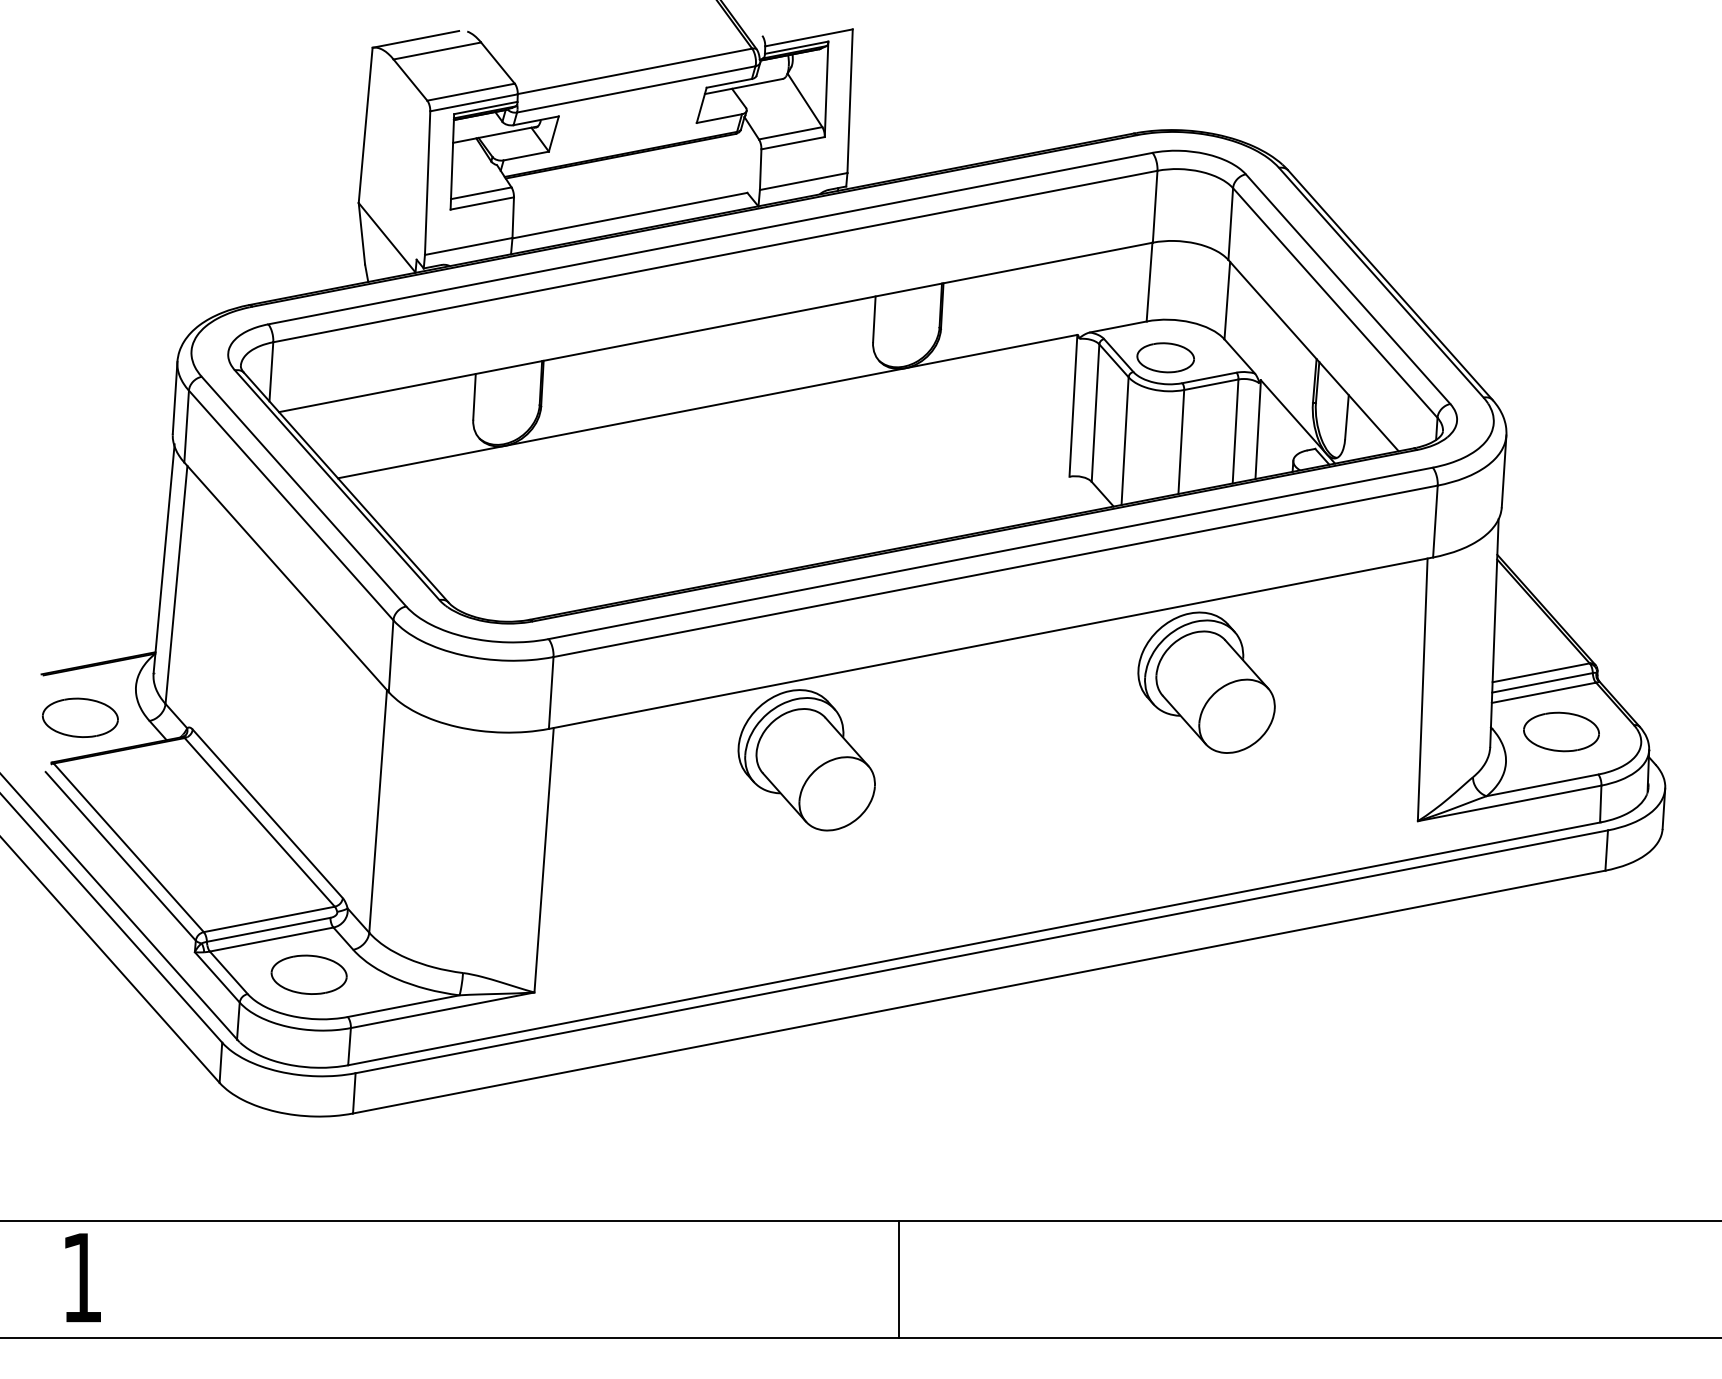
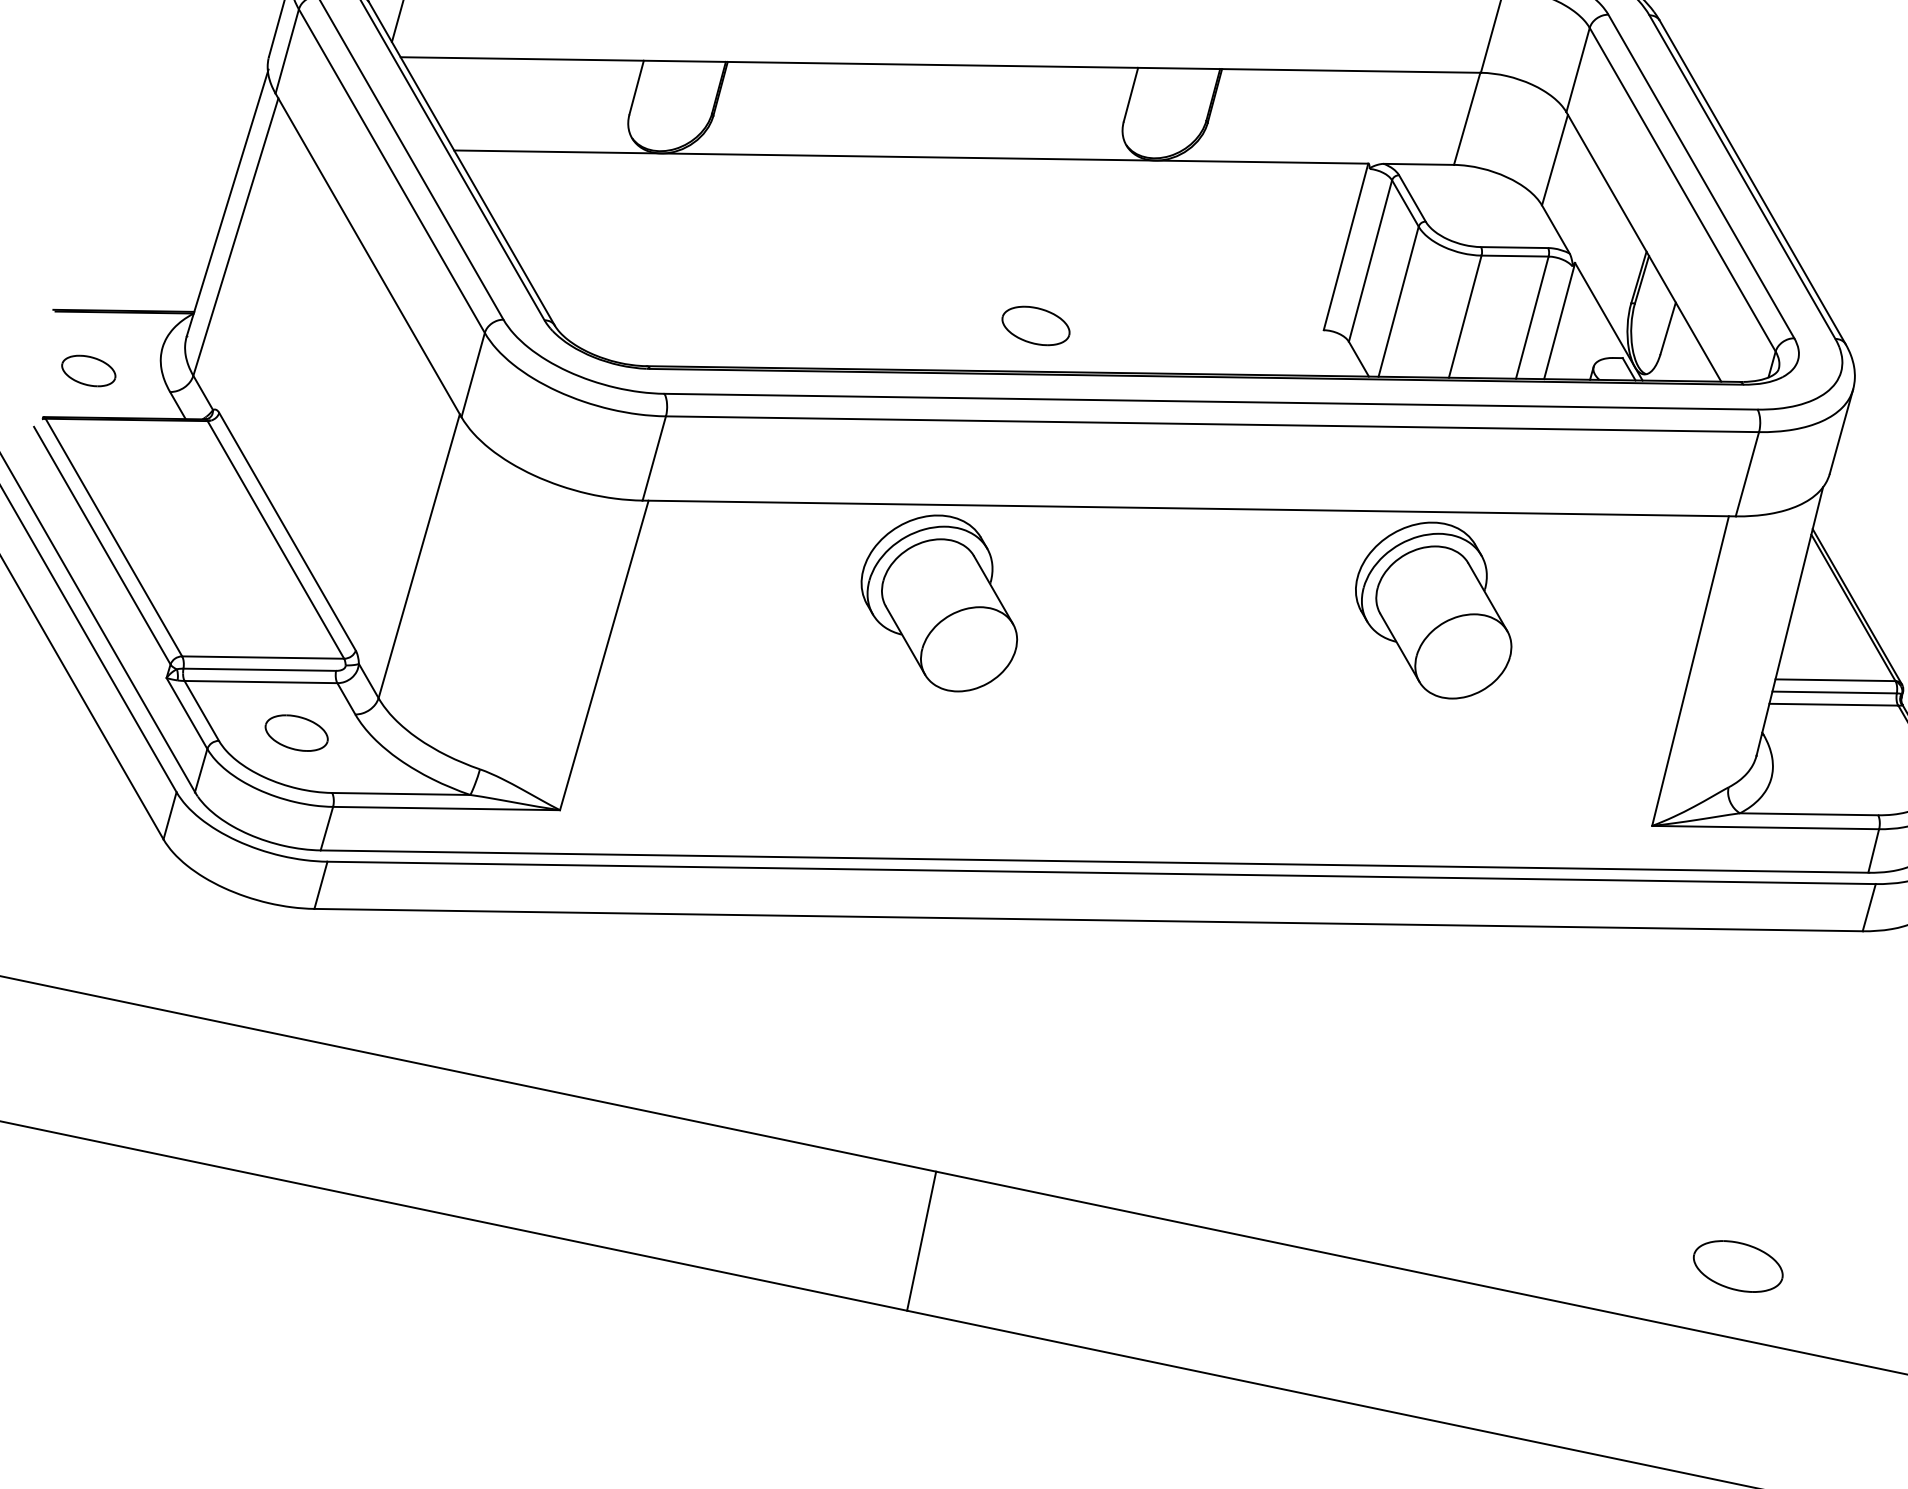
part: (1165, 357) -> (1035, 325), moved
part: (80, 717) -> (88, 370), size x0.6
part: (1561, 731) -> (1738, 1265), moved
part: (308, 974) -> (296, 732), size x0.7

